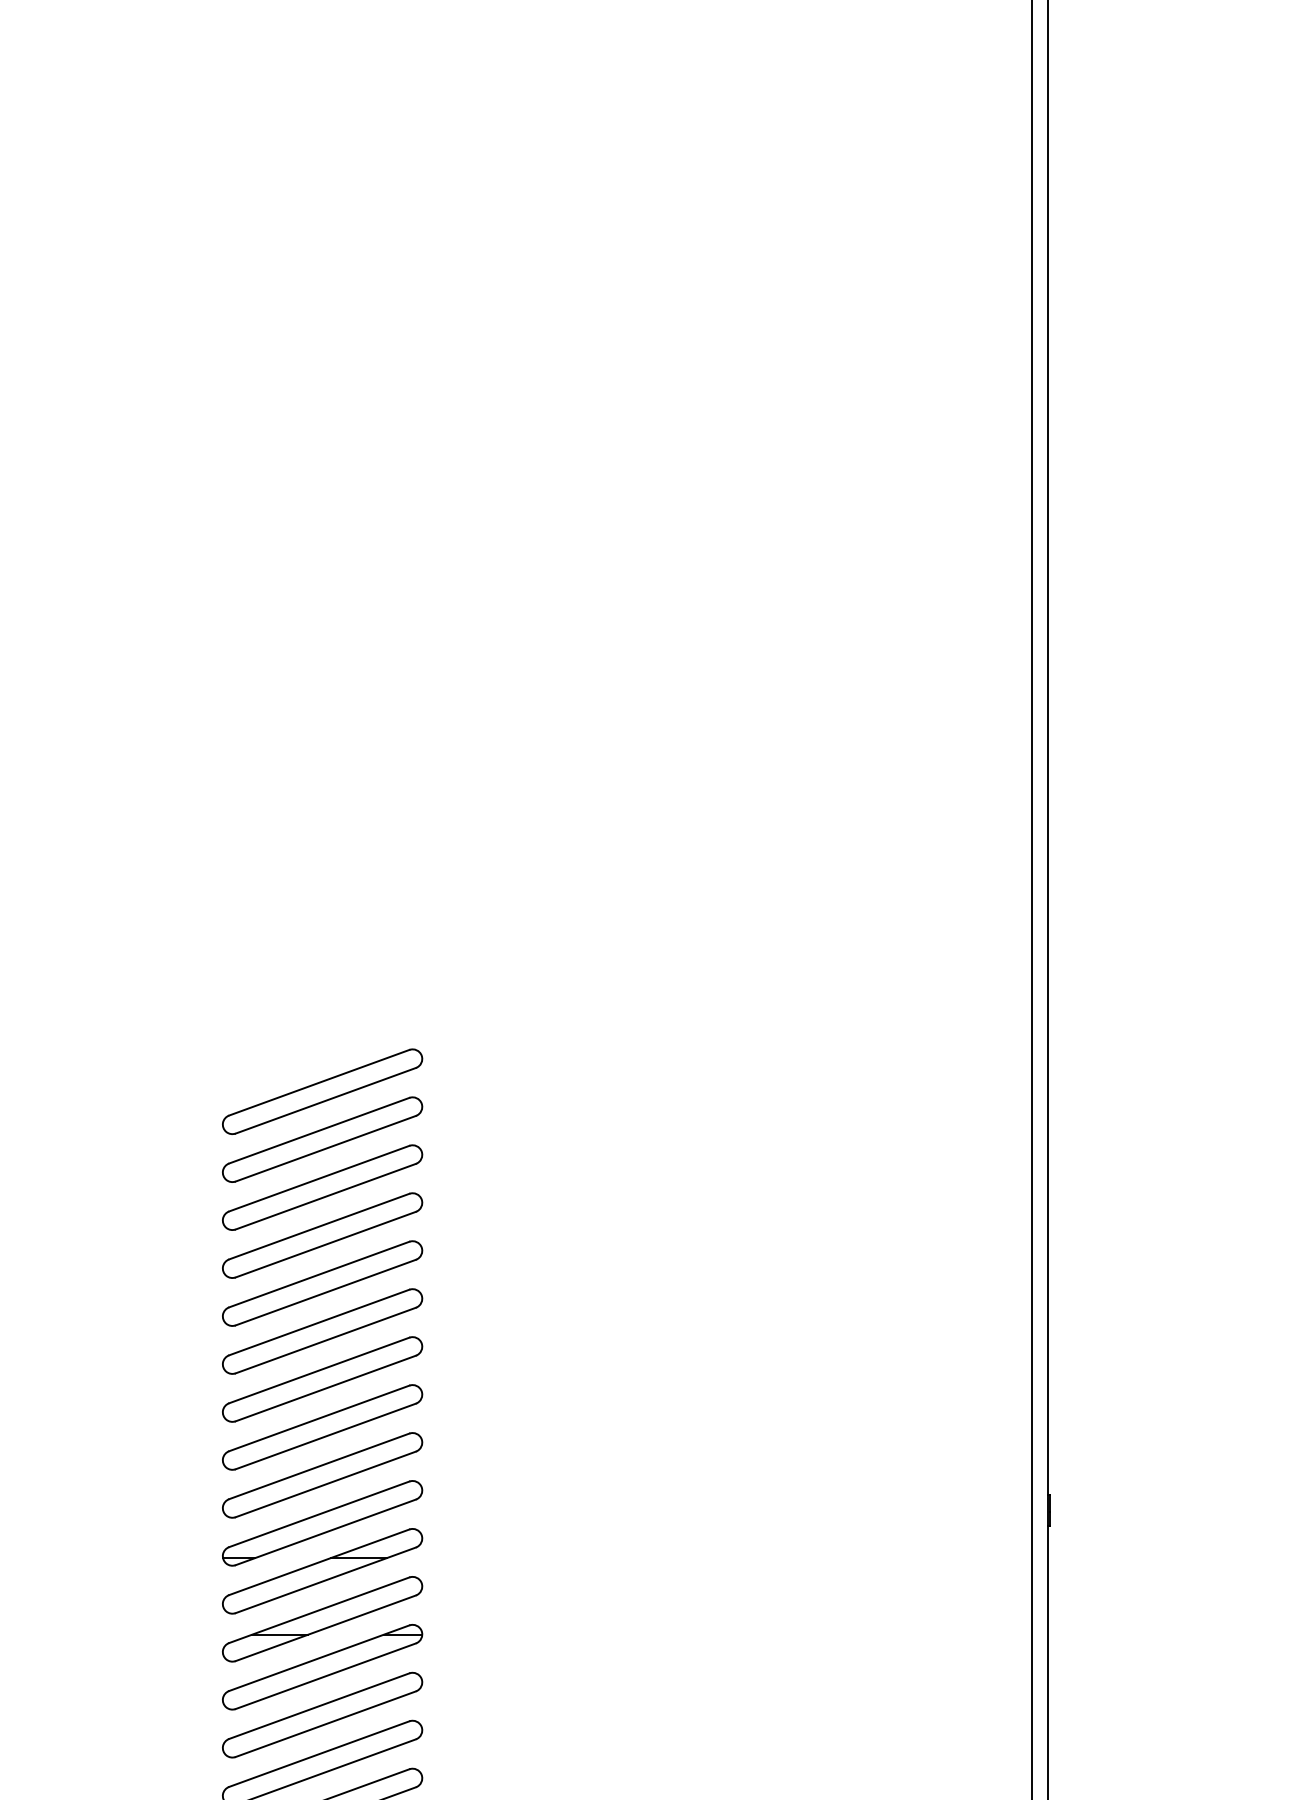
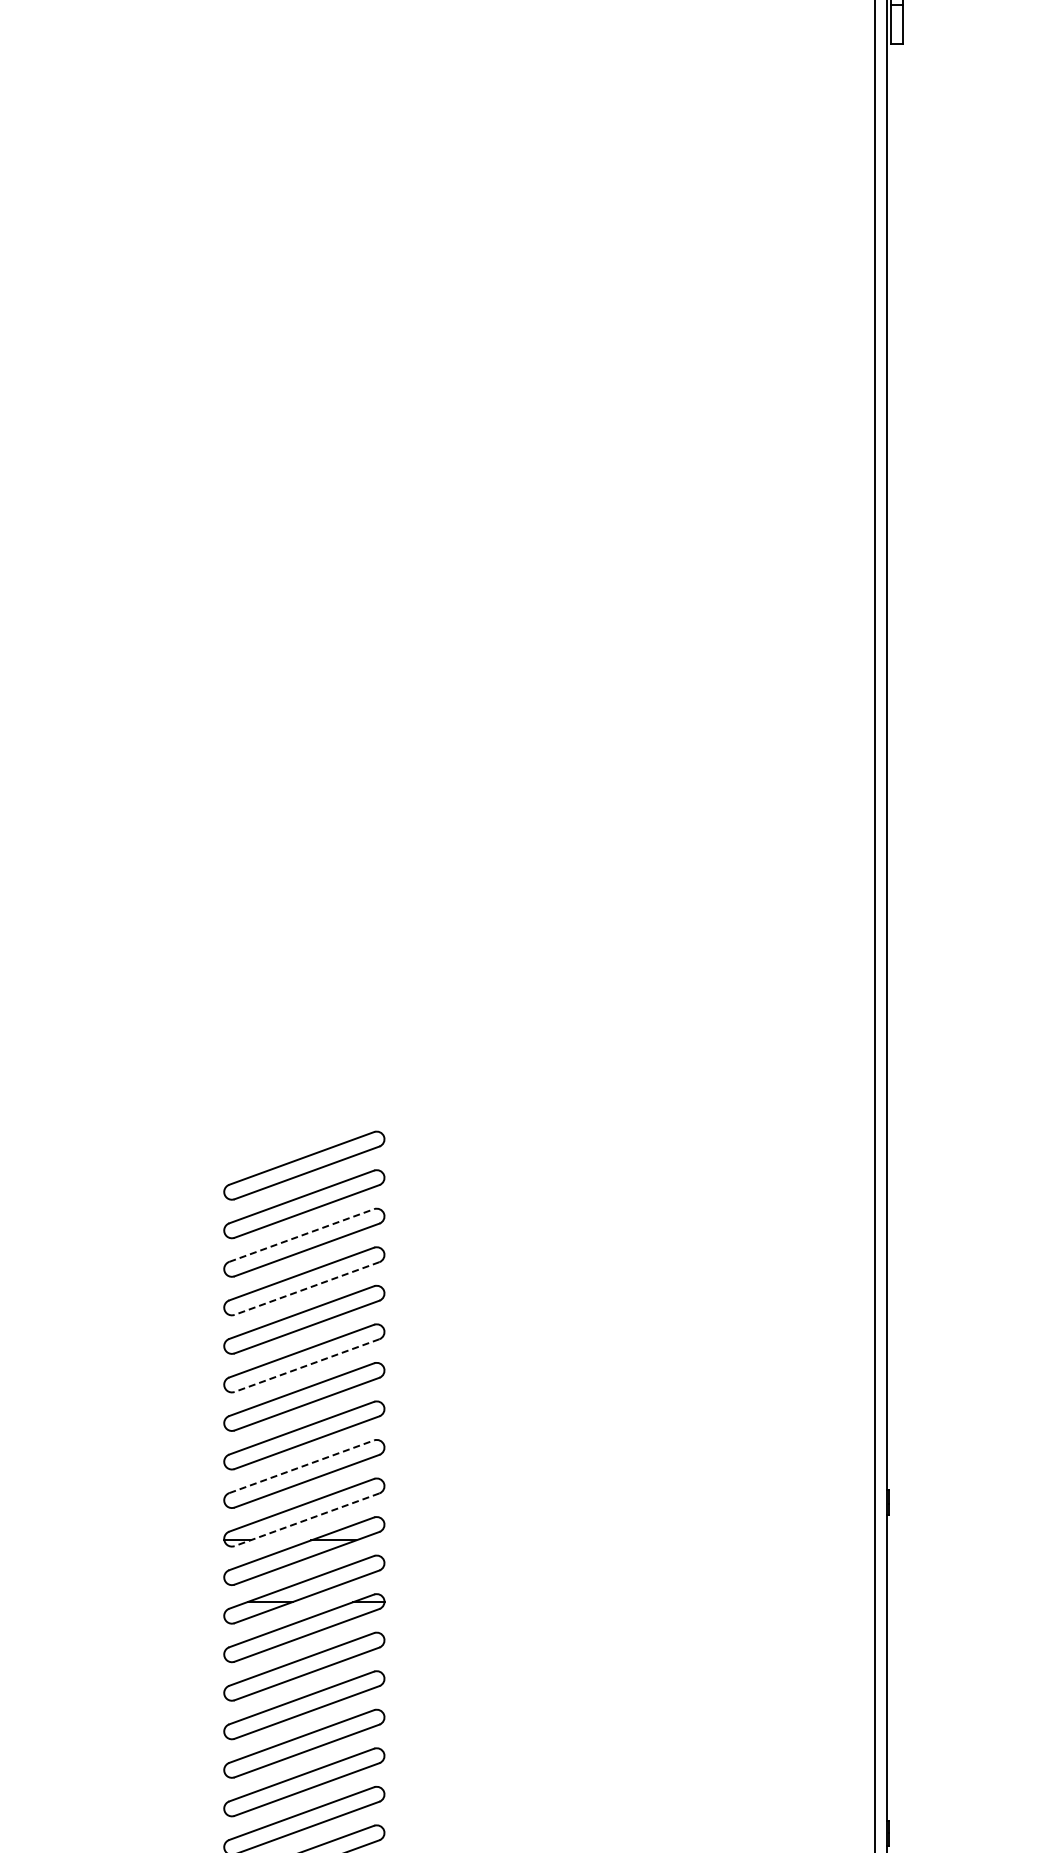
line: (320, 1178) -> (302, 1235), solid -> dashed
line: (325, 1244) -> (306, 1288), solid -> dashed
line: (325, 1340) -> (306, 1365), solid -> dashed
line: (320, 1466) -> (302, 1466), solid -> dashed
line: (325, 1532) -> (306, 1519), solid -> dashed

